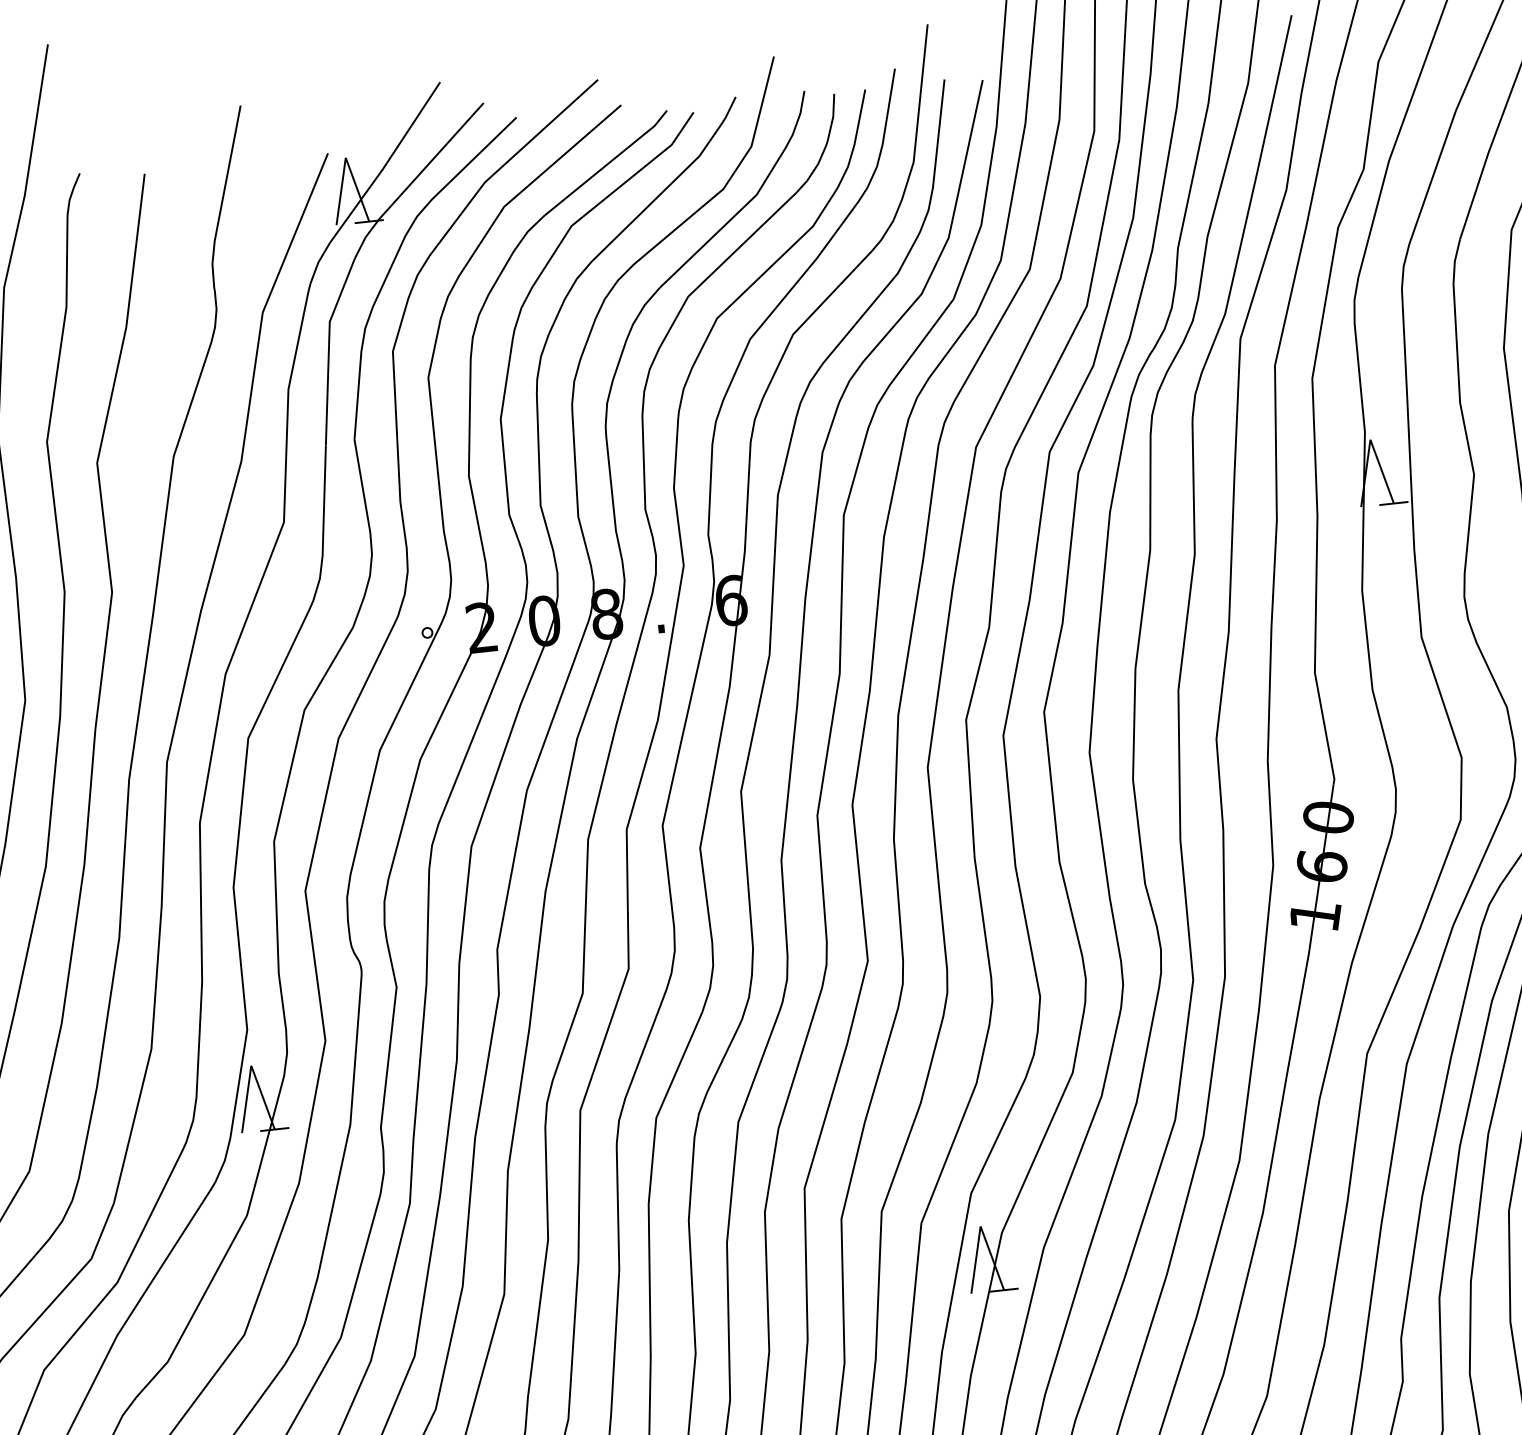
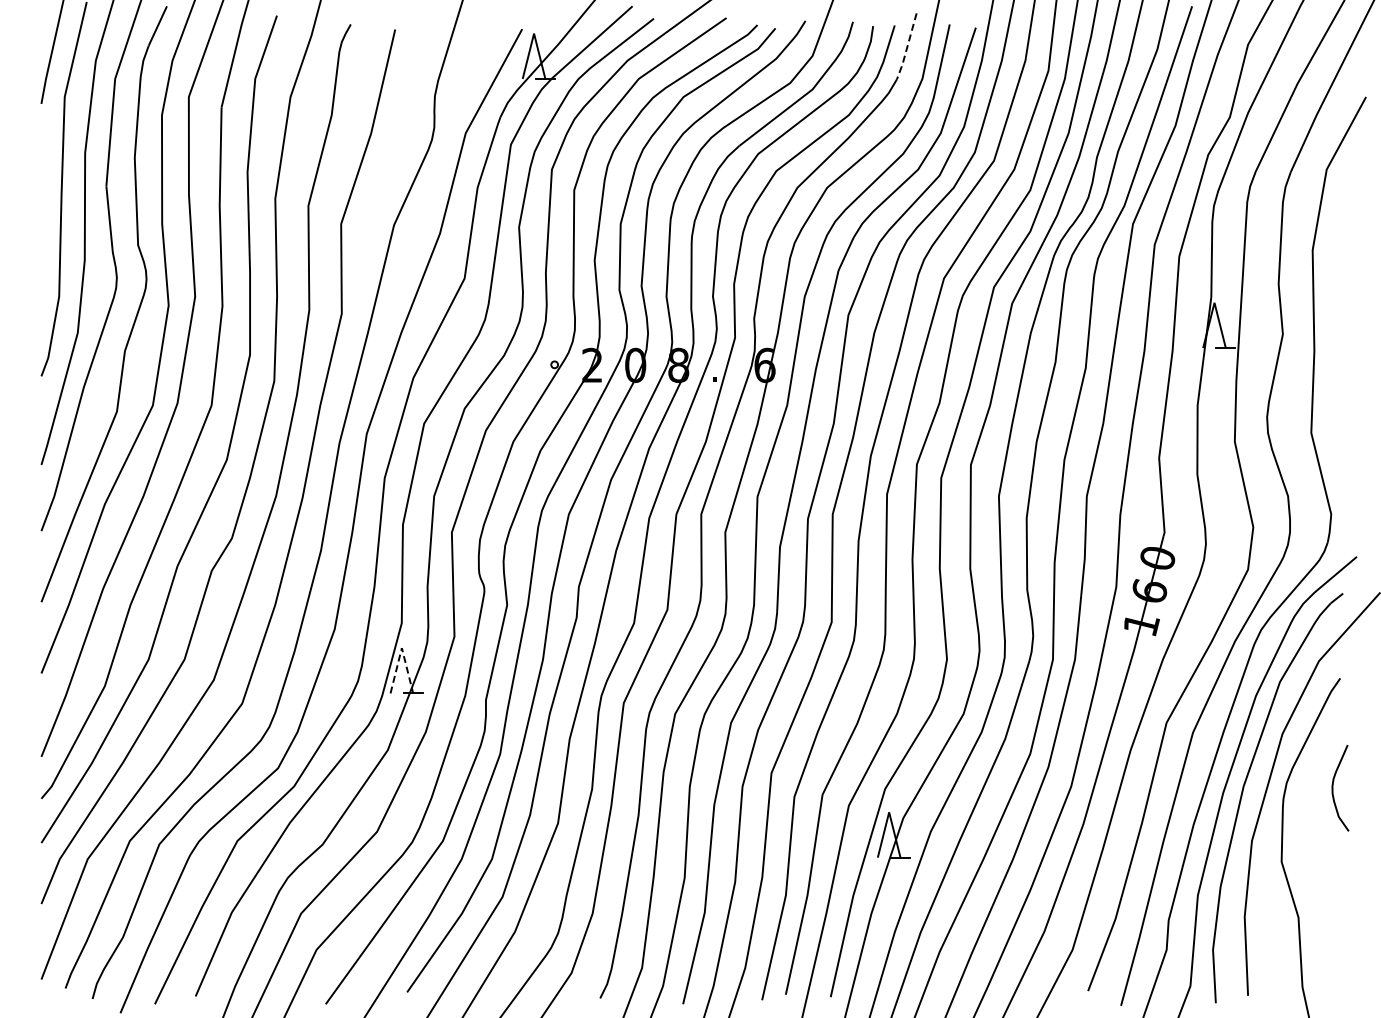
line: (887, 119) -> (907, 47), solid -> dashed
line: (250, 1066) -> (401, 648), solid -> dashed

